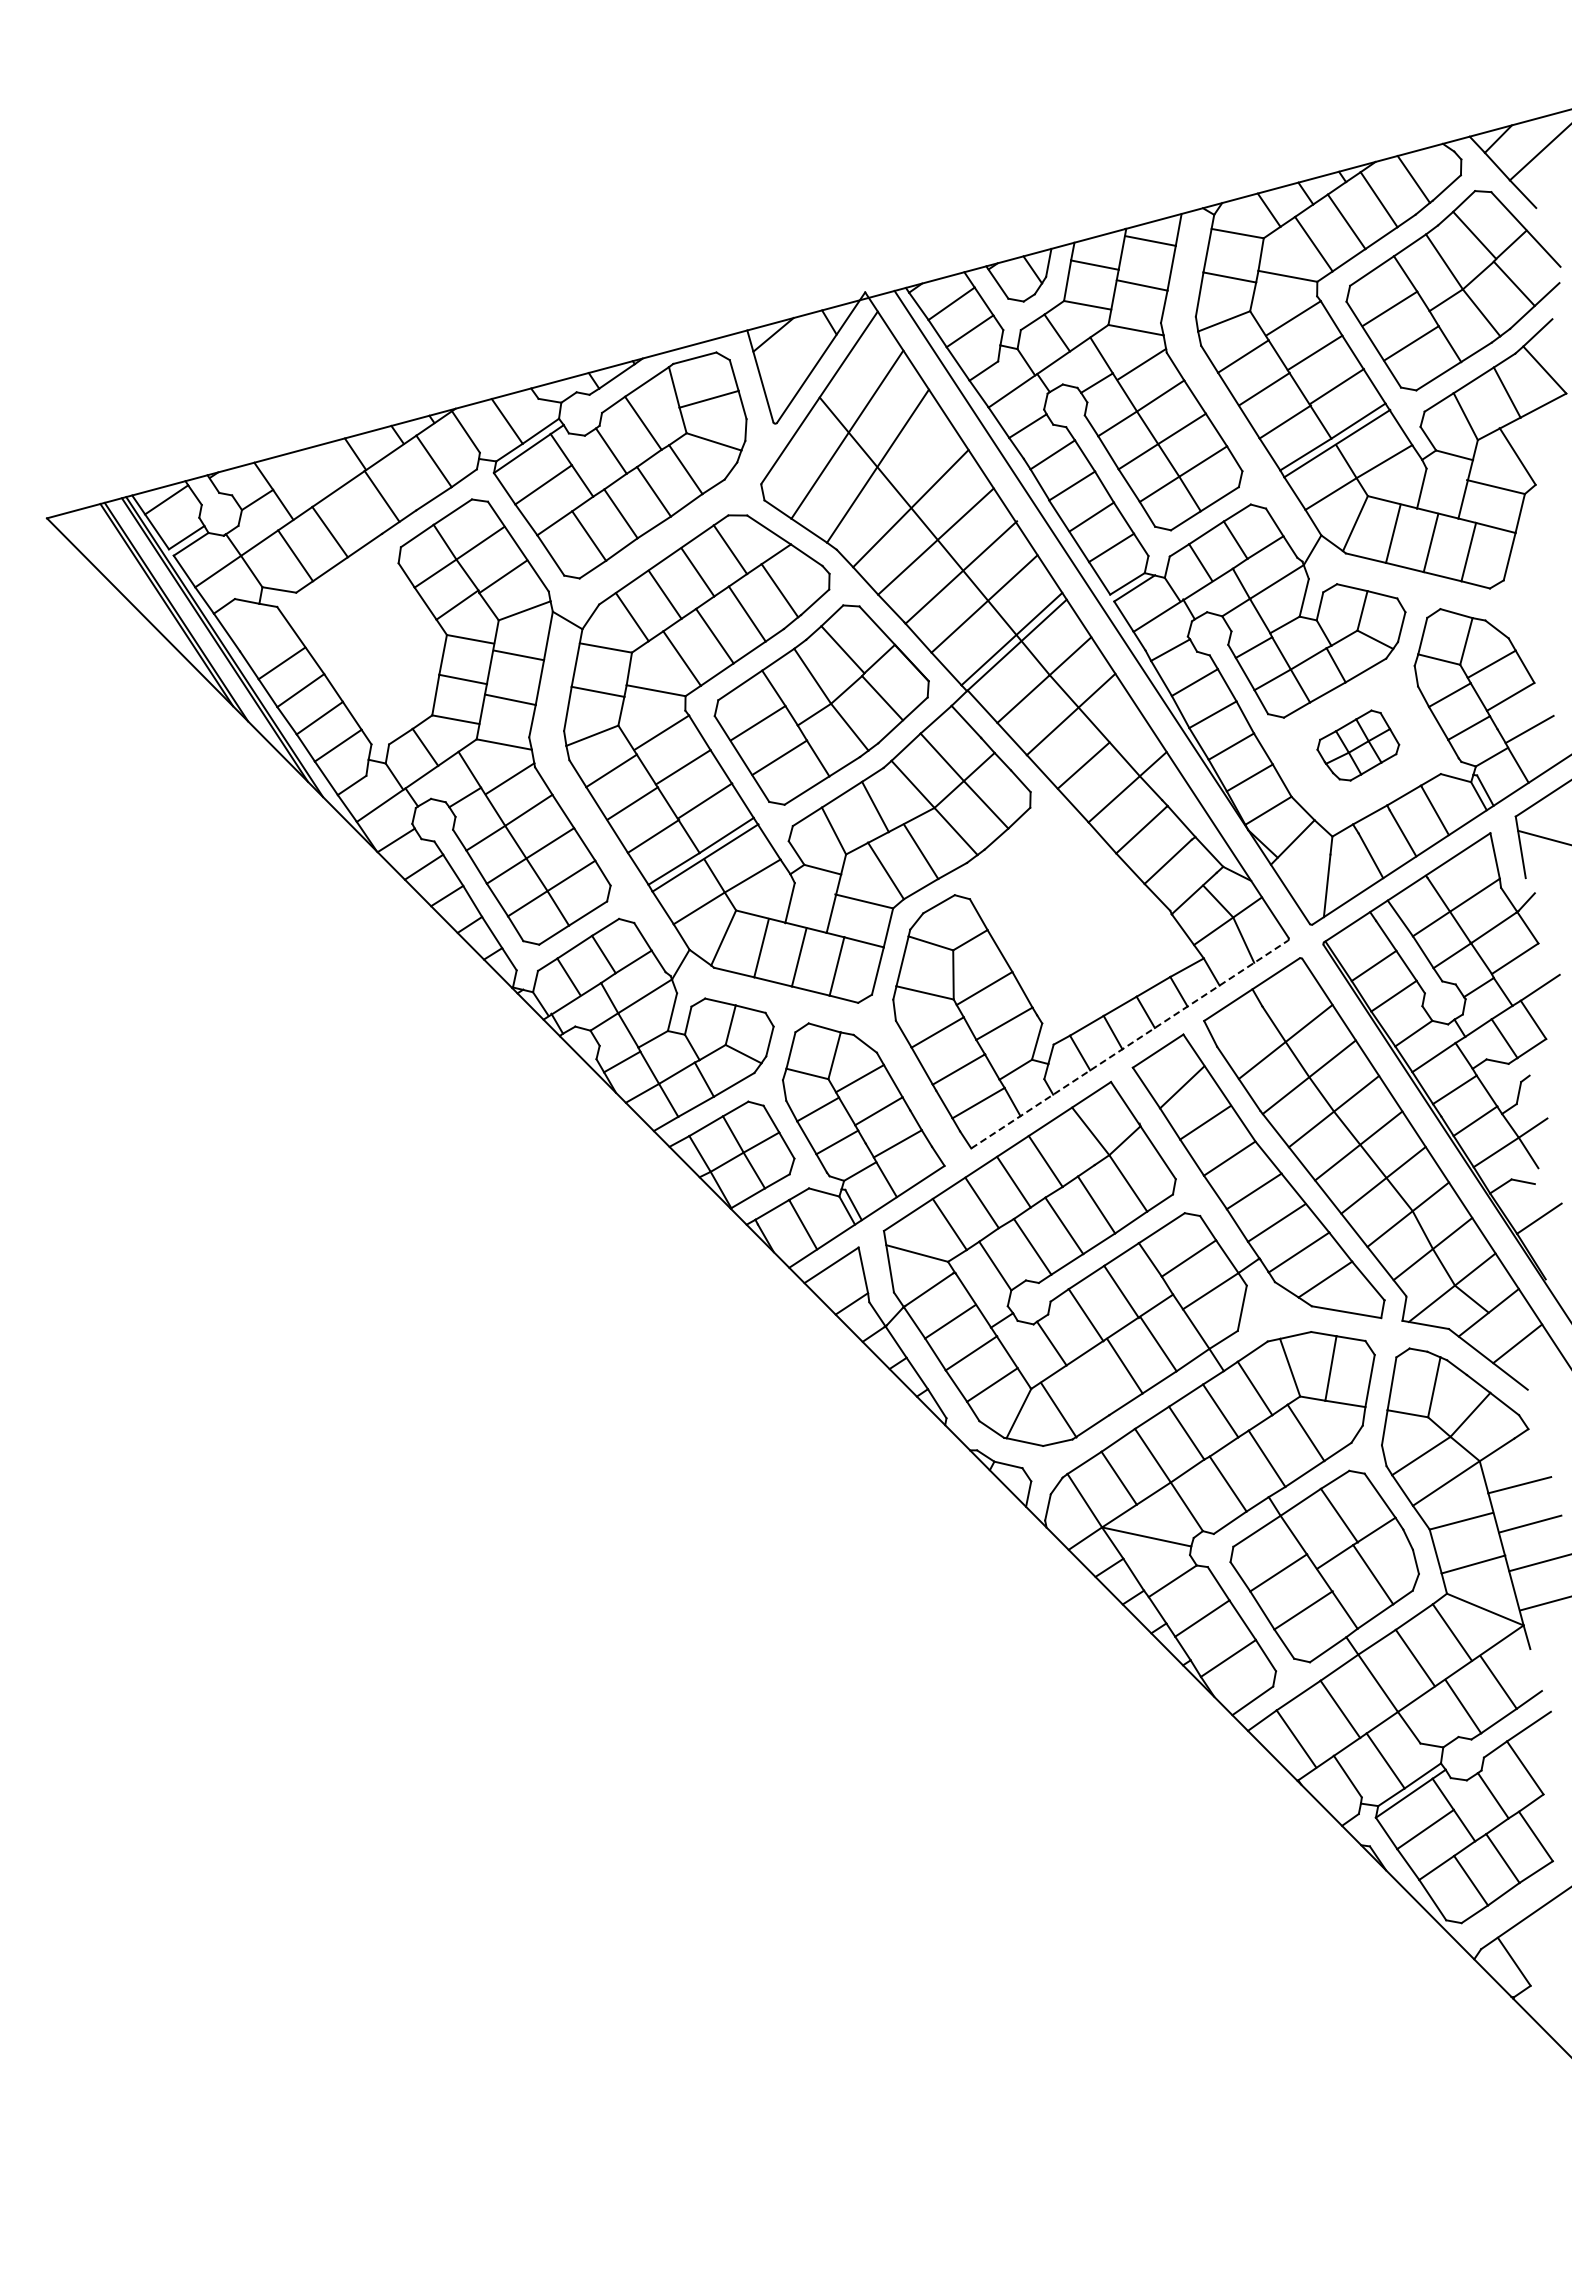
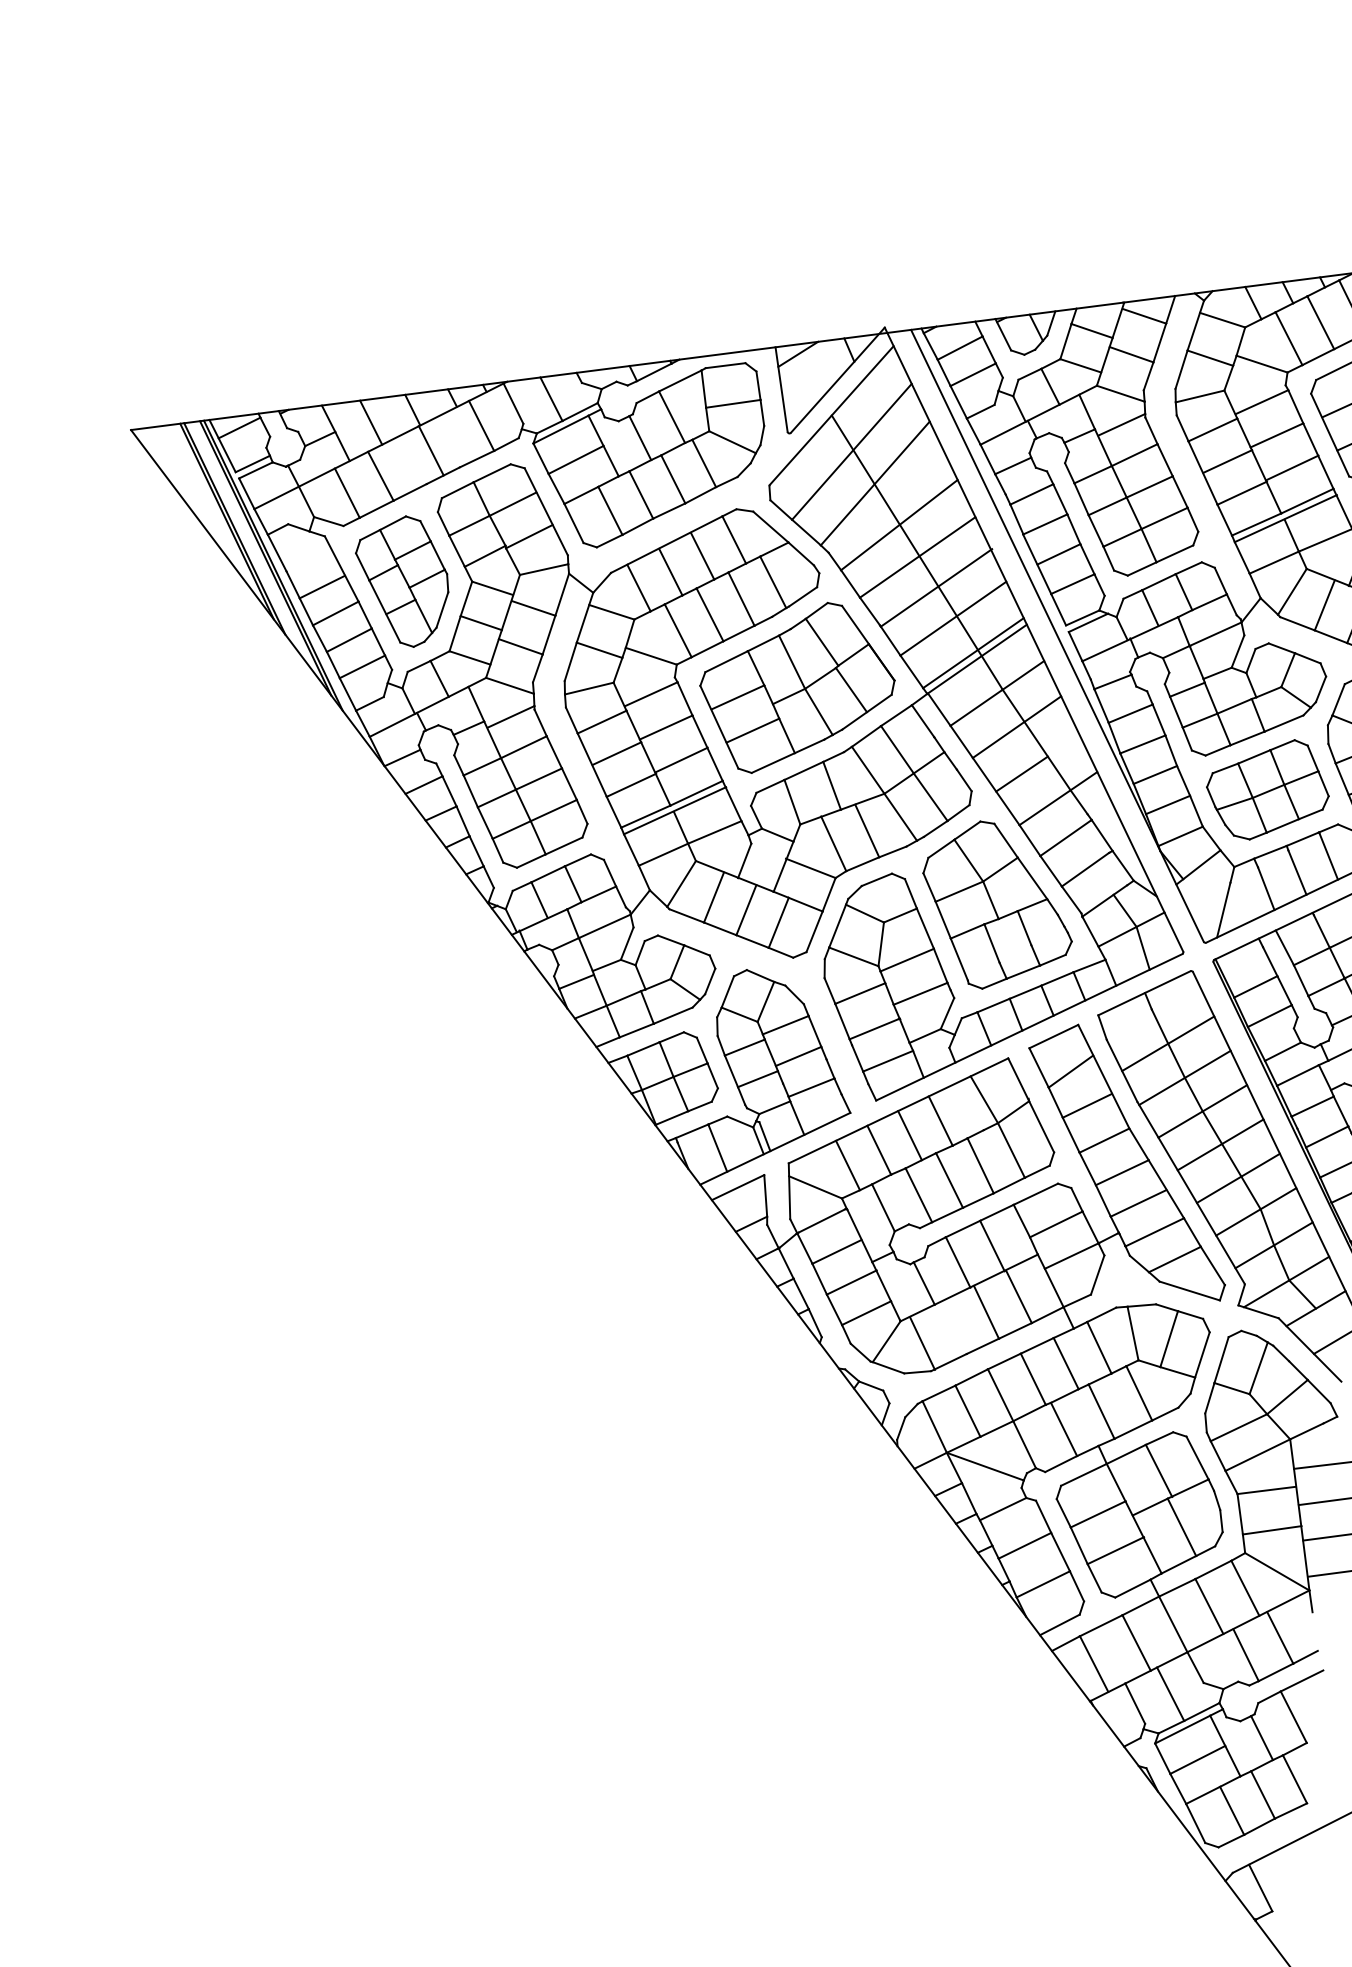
line: (310, 474) -> (370, 422), added
part: (368, 643) -> (401, 579), added
part: (1358, 745) -> (1268, 789), size x1.67
part: (1076, 916) -> (997, 907), added
line: (1130, 1044) -> (1030, 1027), dashed -> solid

